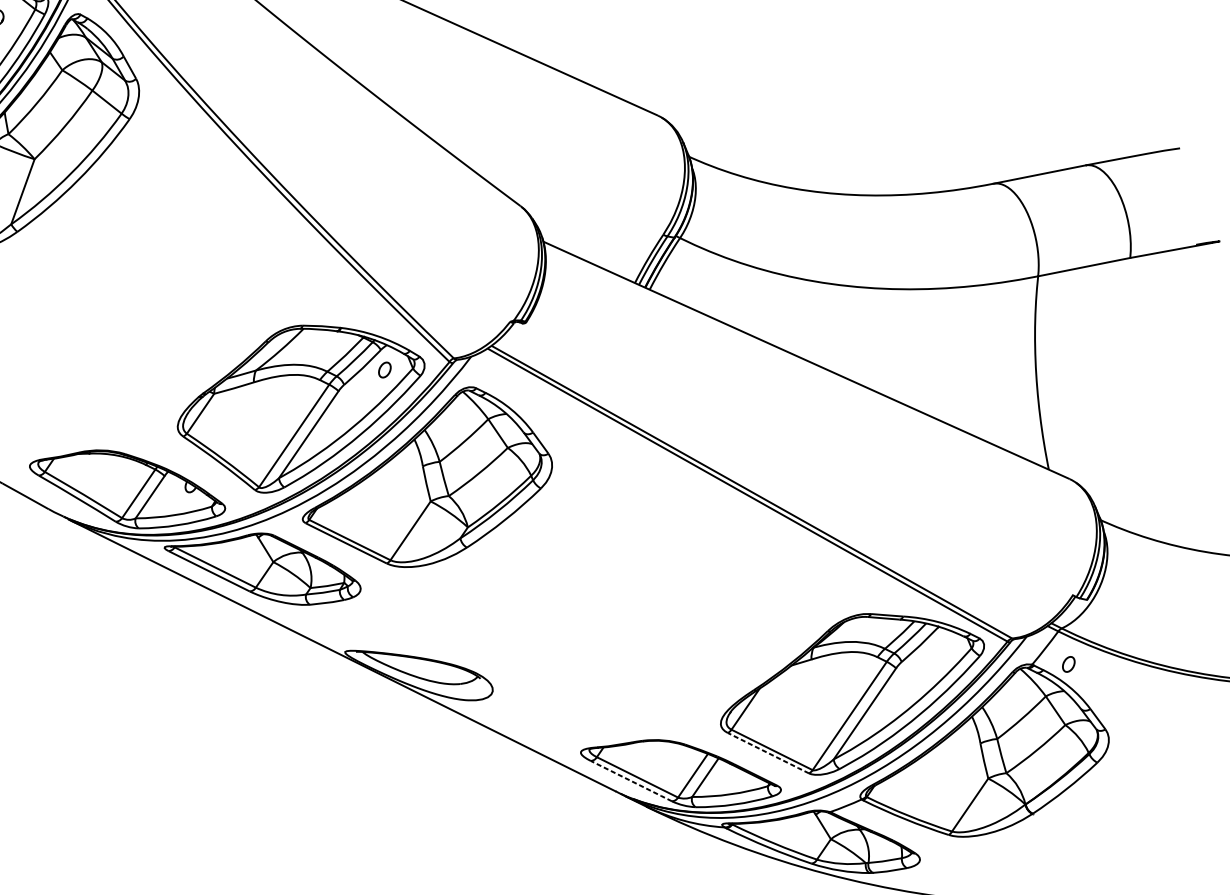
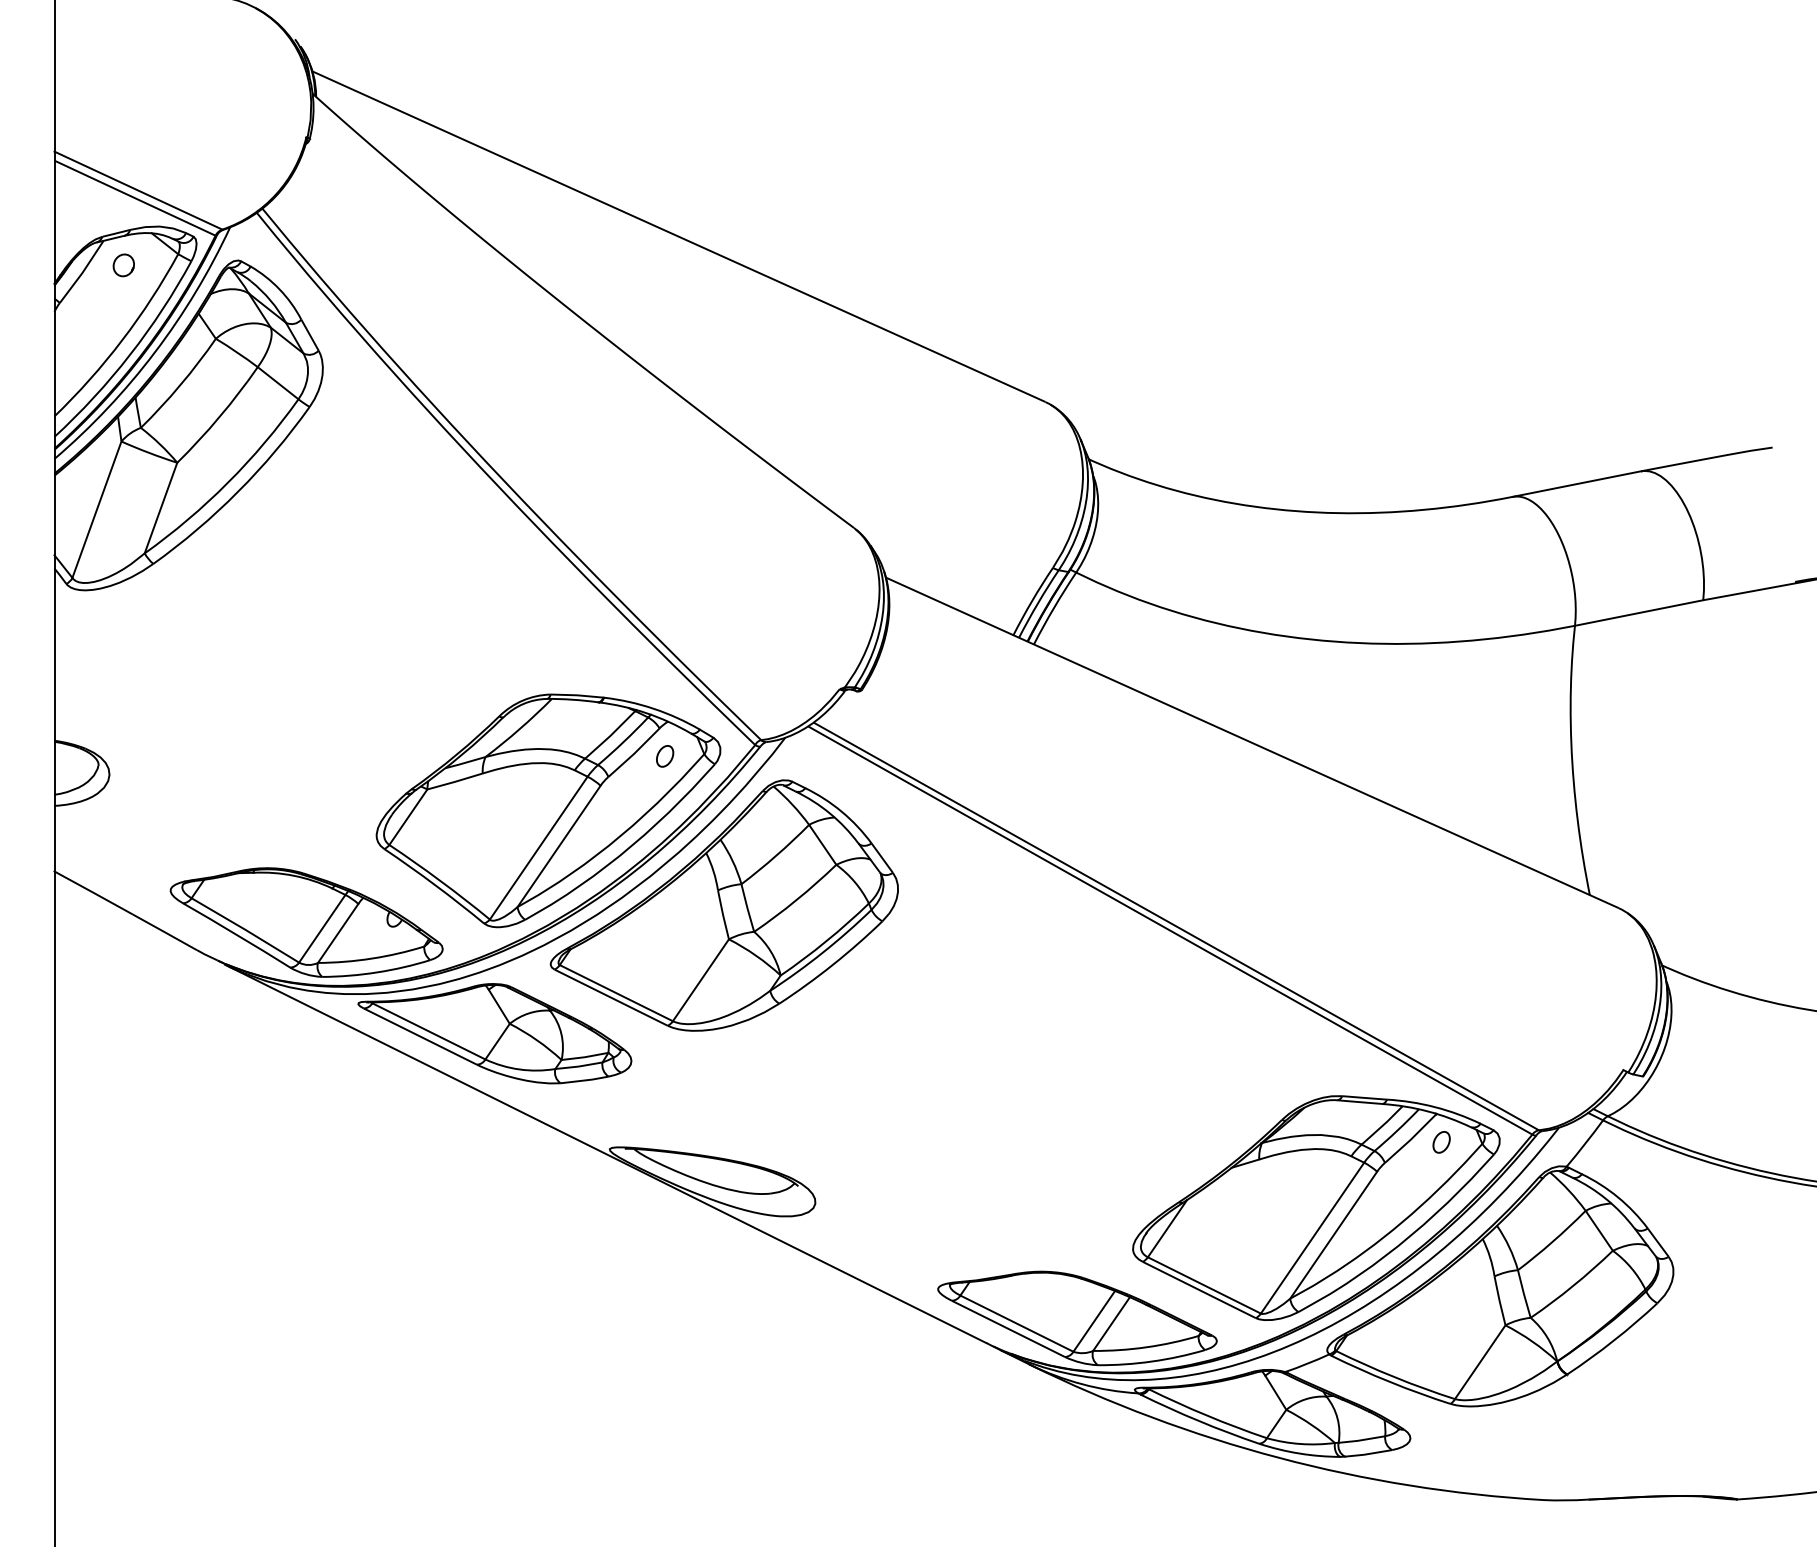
part: (1068, 664) -> (1441, 1142), moved
line: (768, 752) -> (1199, 1289), dashed -> solid
line: (631, 780) -> (1008, 1328), dashed -> solid

